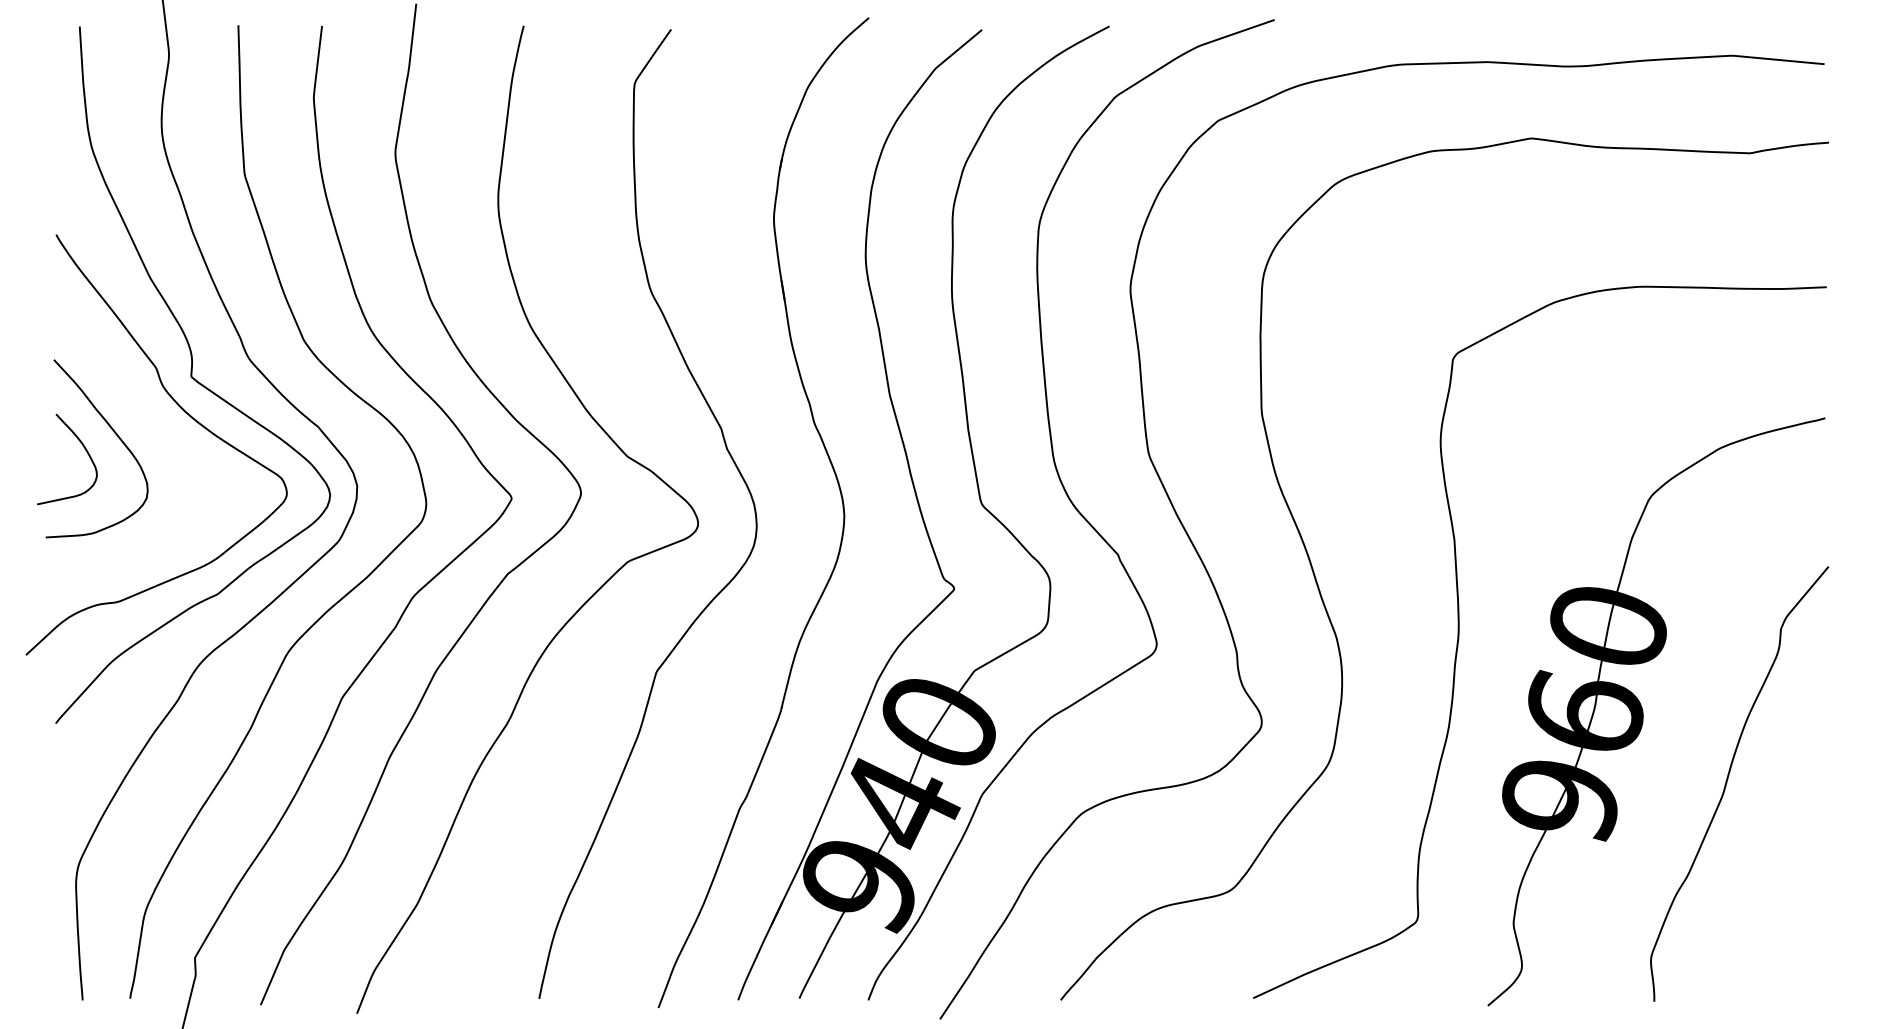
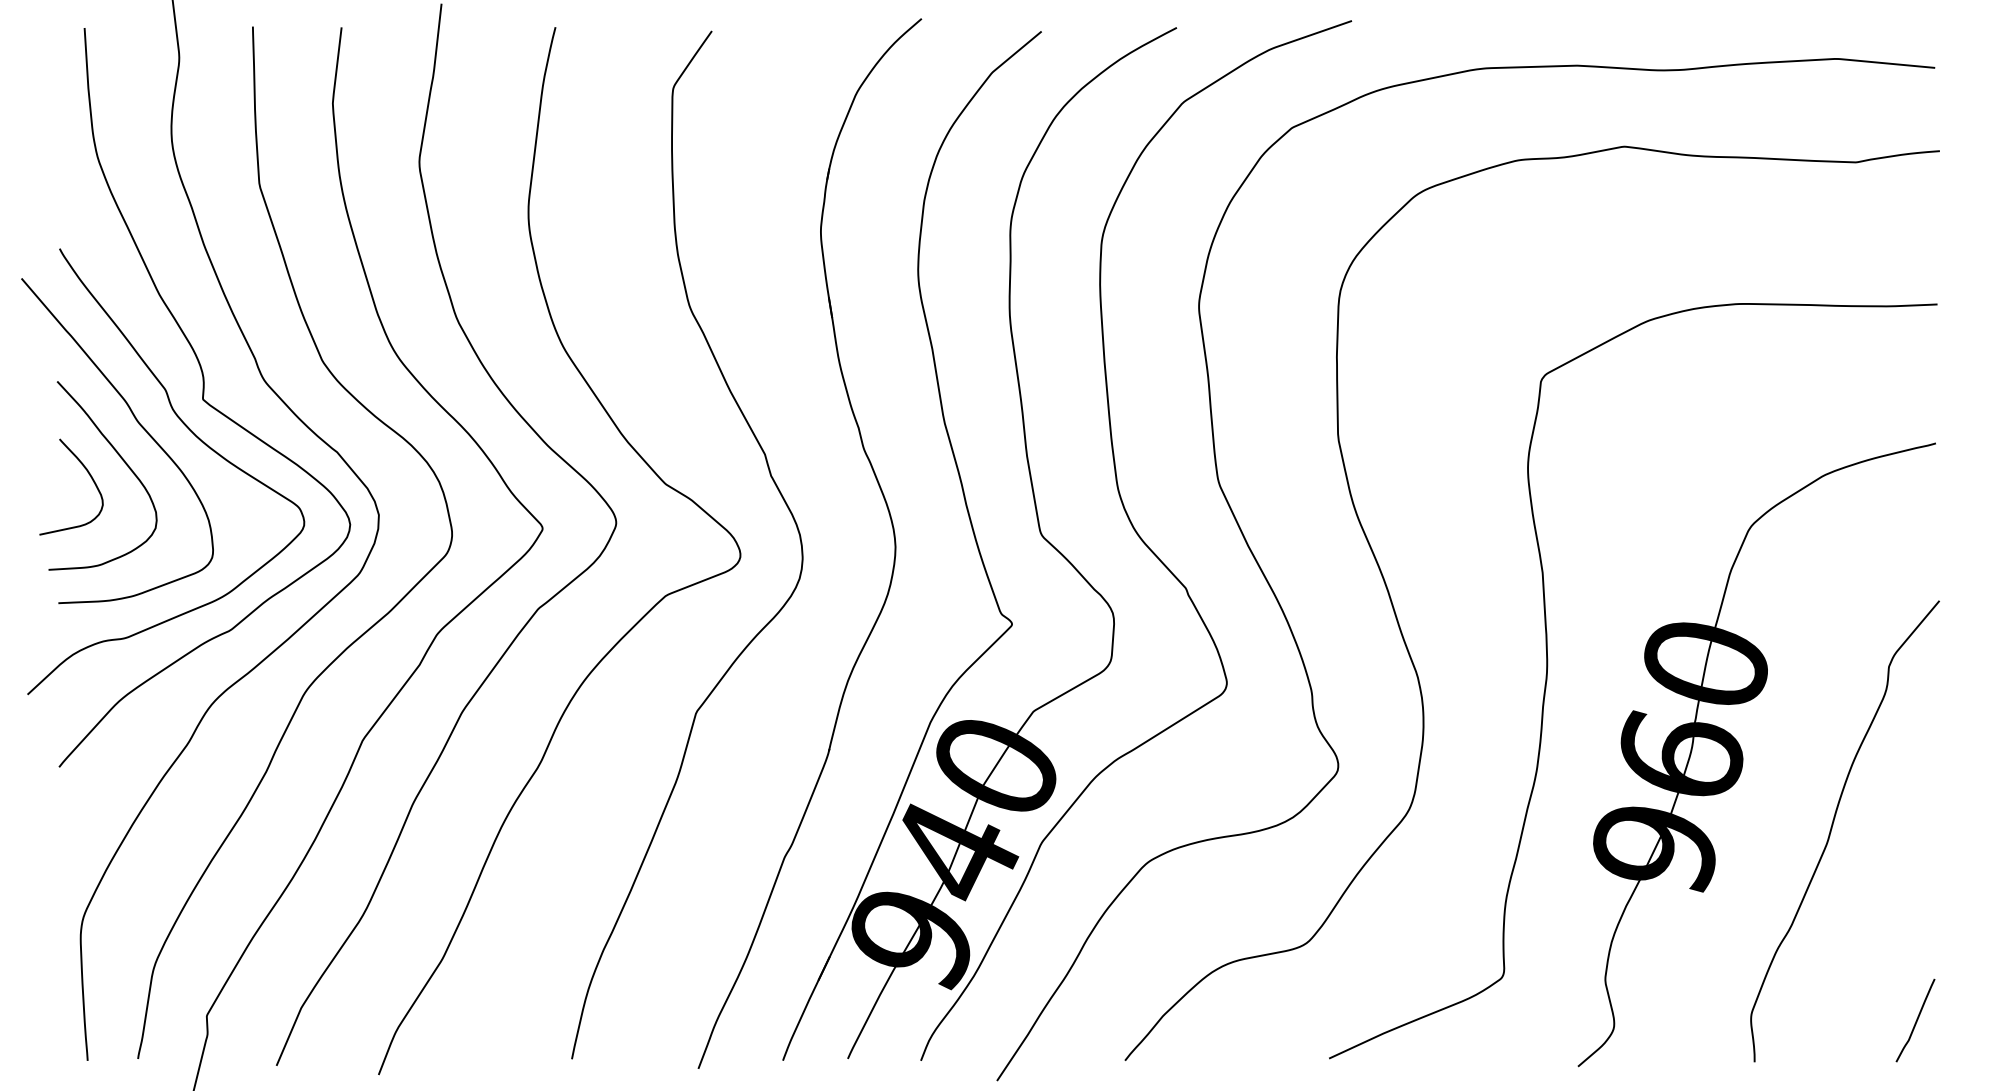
curve: (131, 401) -> (139, 425), added
curve: (1806, 962) -> (1916, 1020), added

